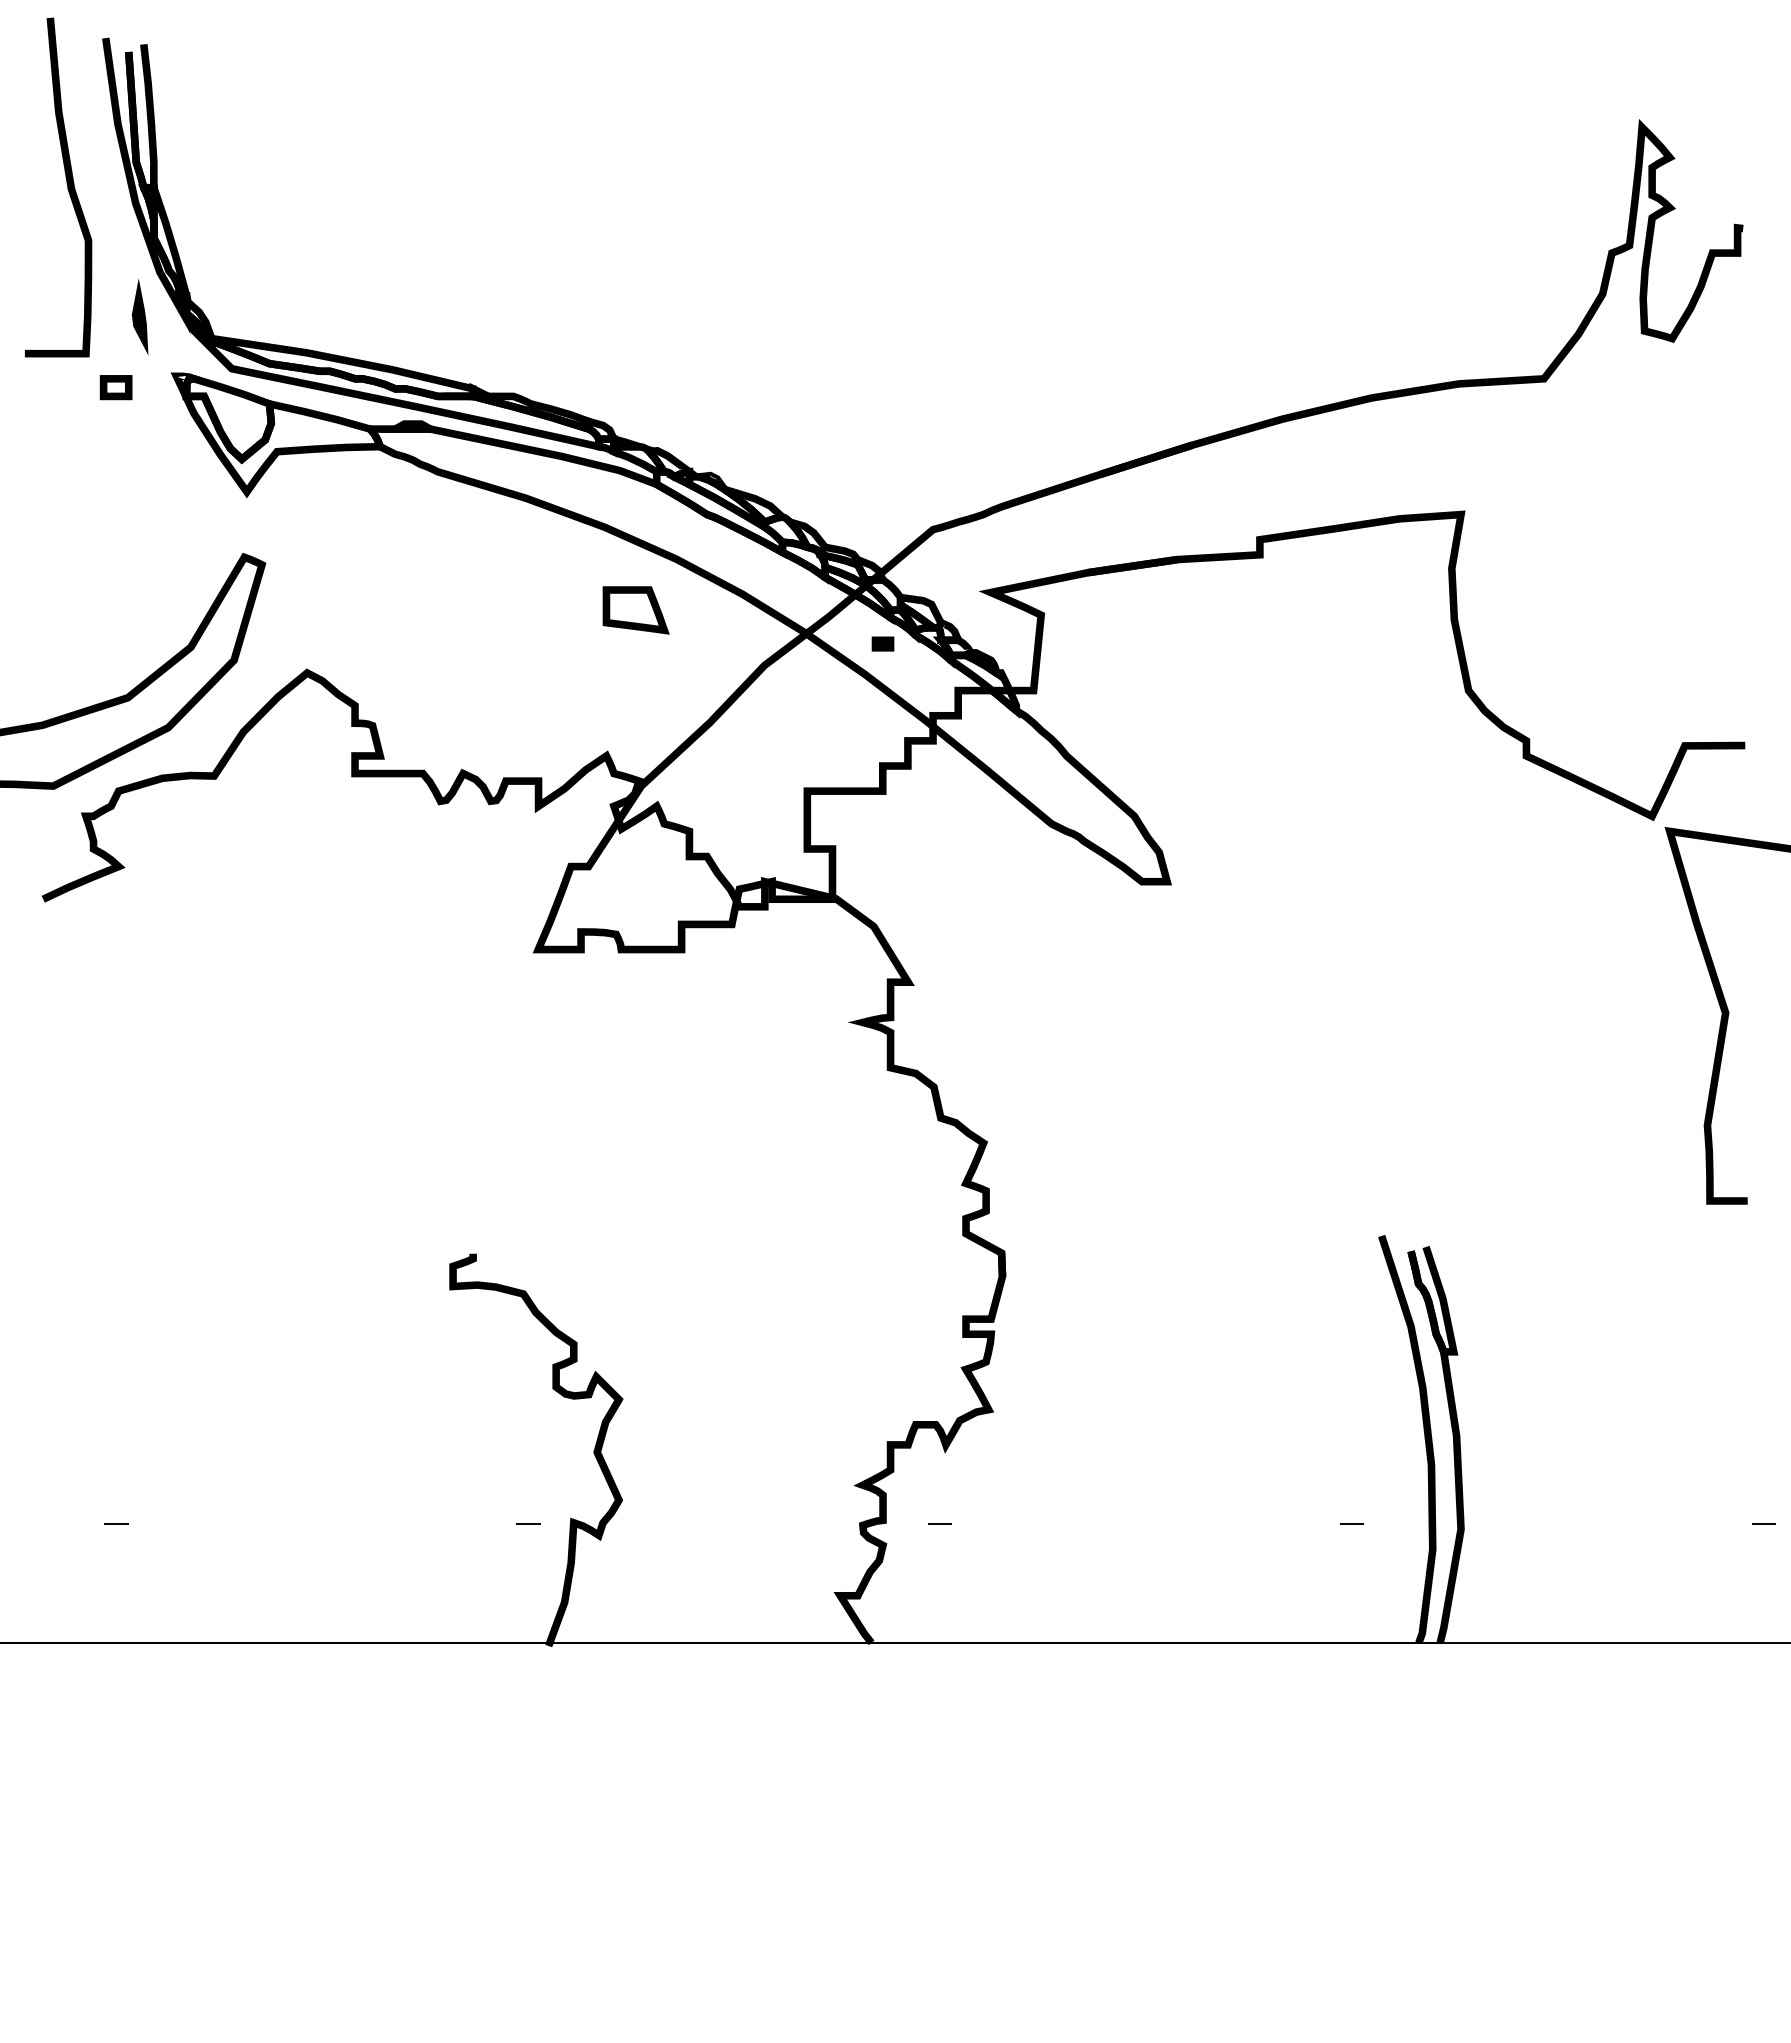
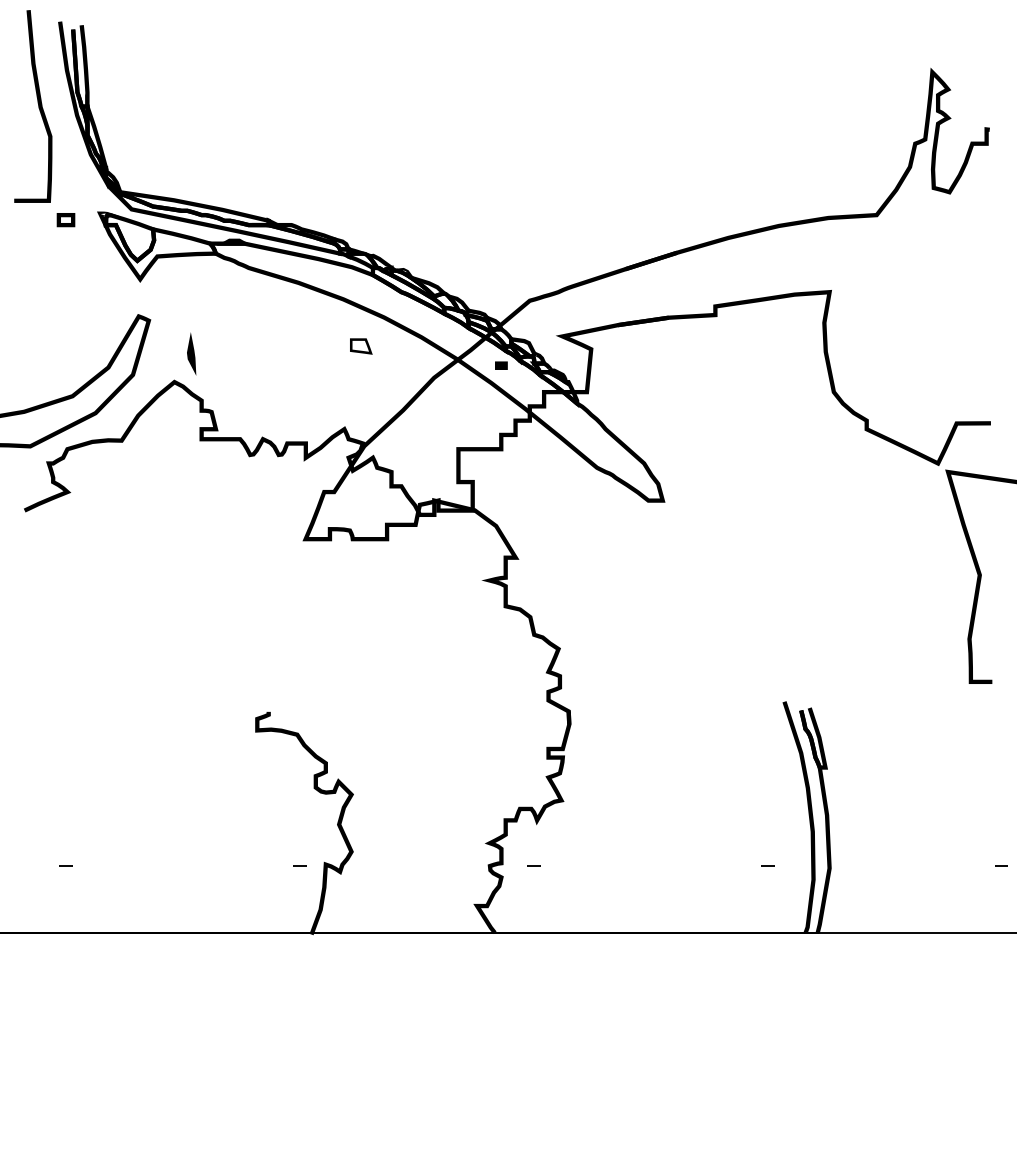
part: (139, 316) -> (191, 353), moved
part: (636, 610) -> (361, 346), size x0.6

